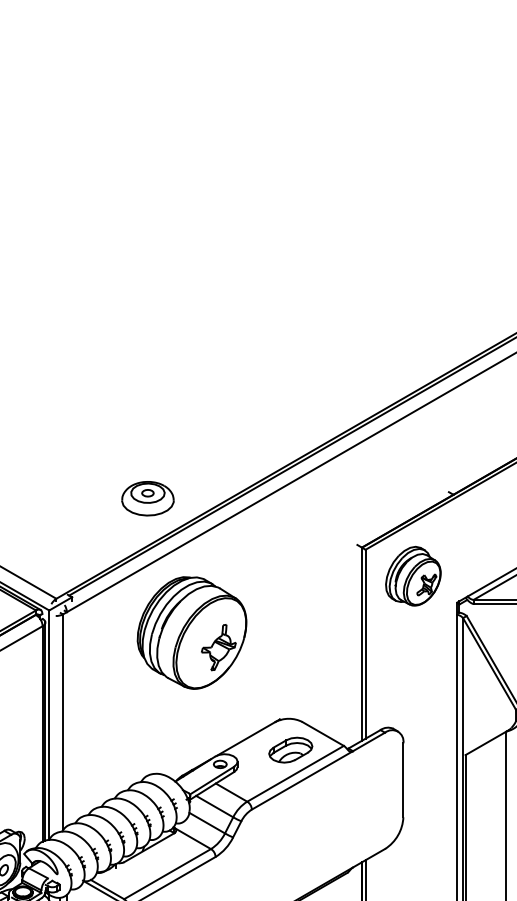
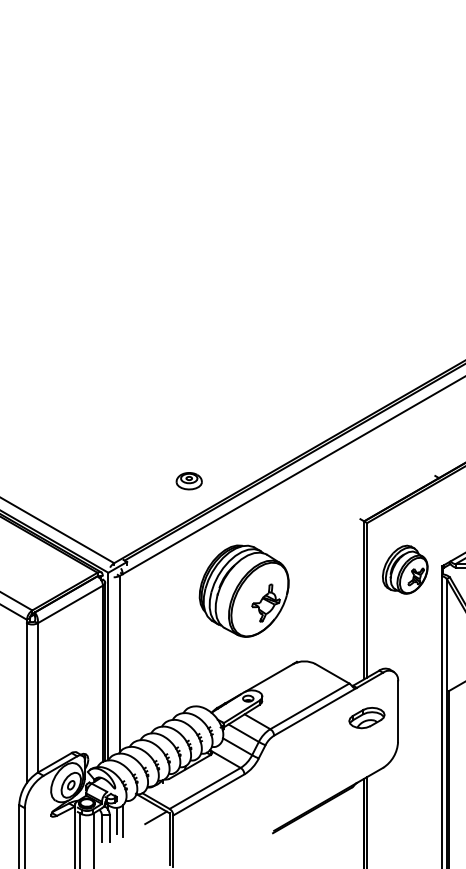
part: (148, 497) -> (189, 480), size x0.6
part: (413, 575) -> (405, 569), moved
part: (191, 632) -> (243, 590), moved
part: (290, 750) -> (366, 718), moved

